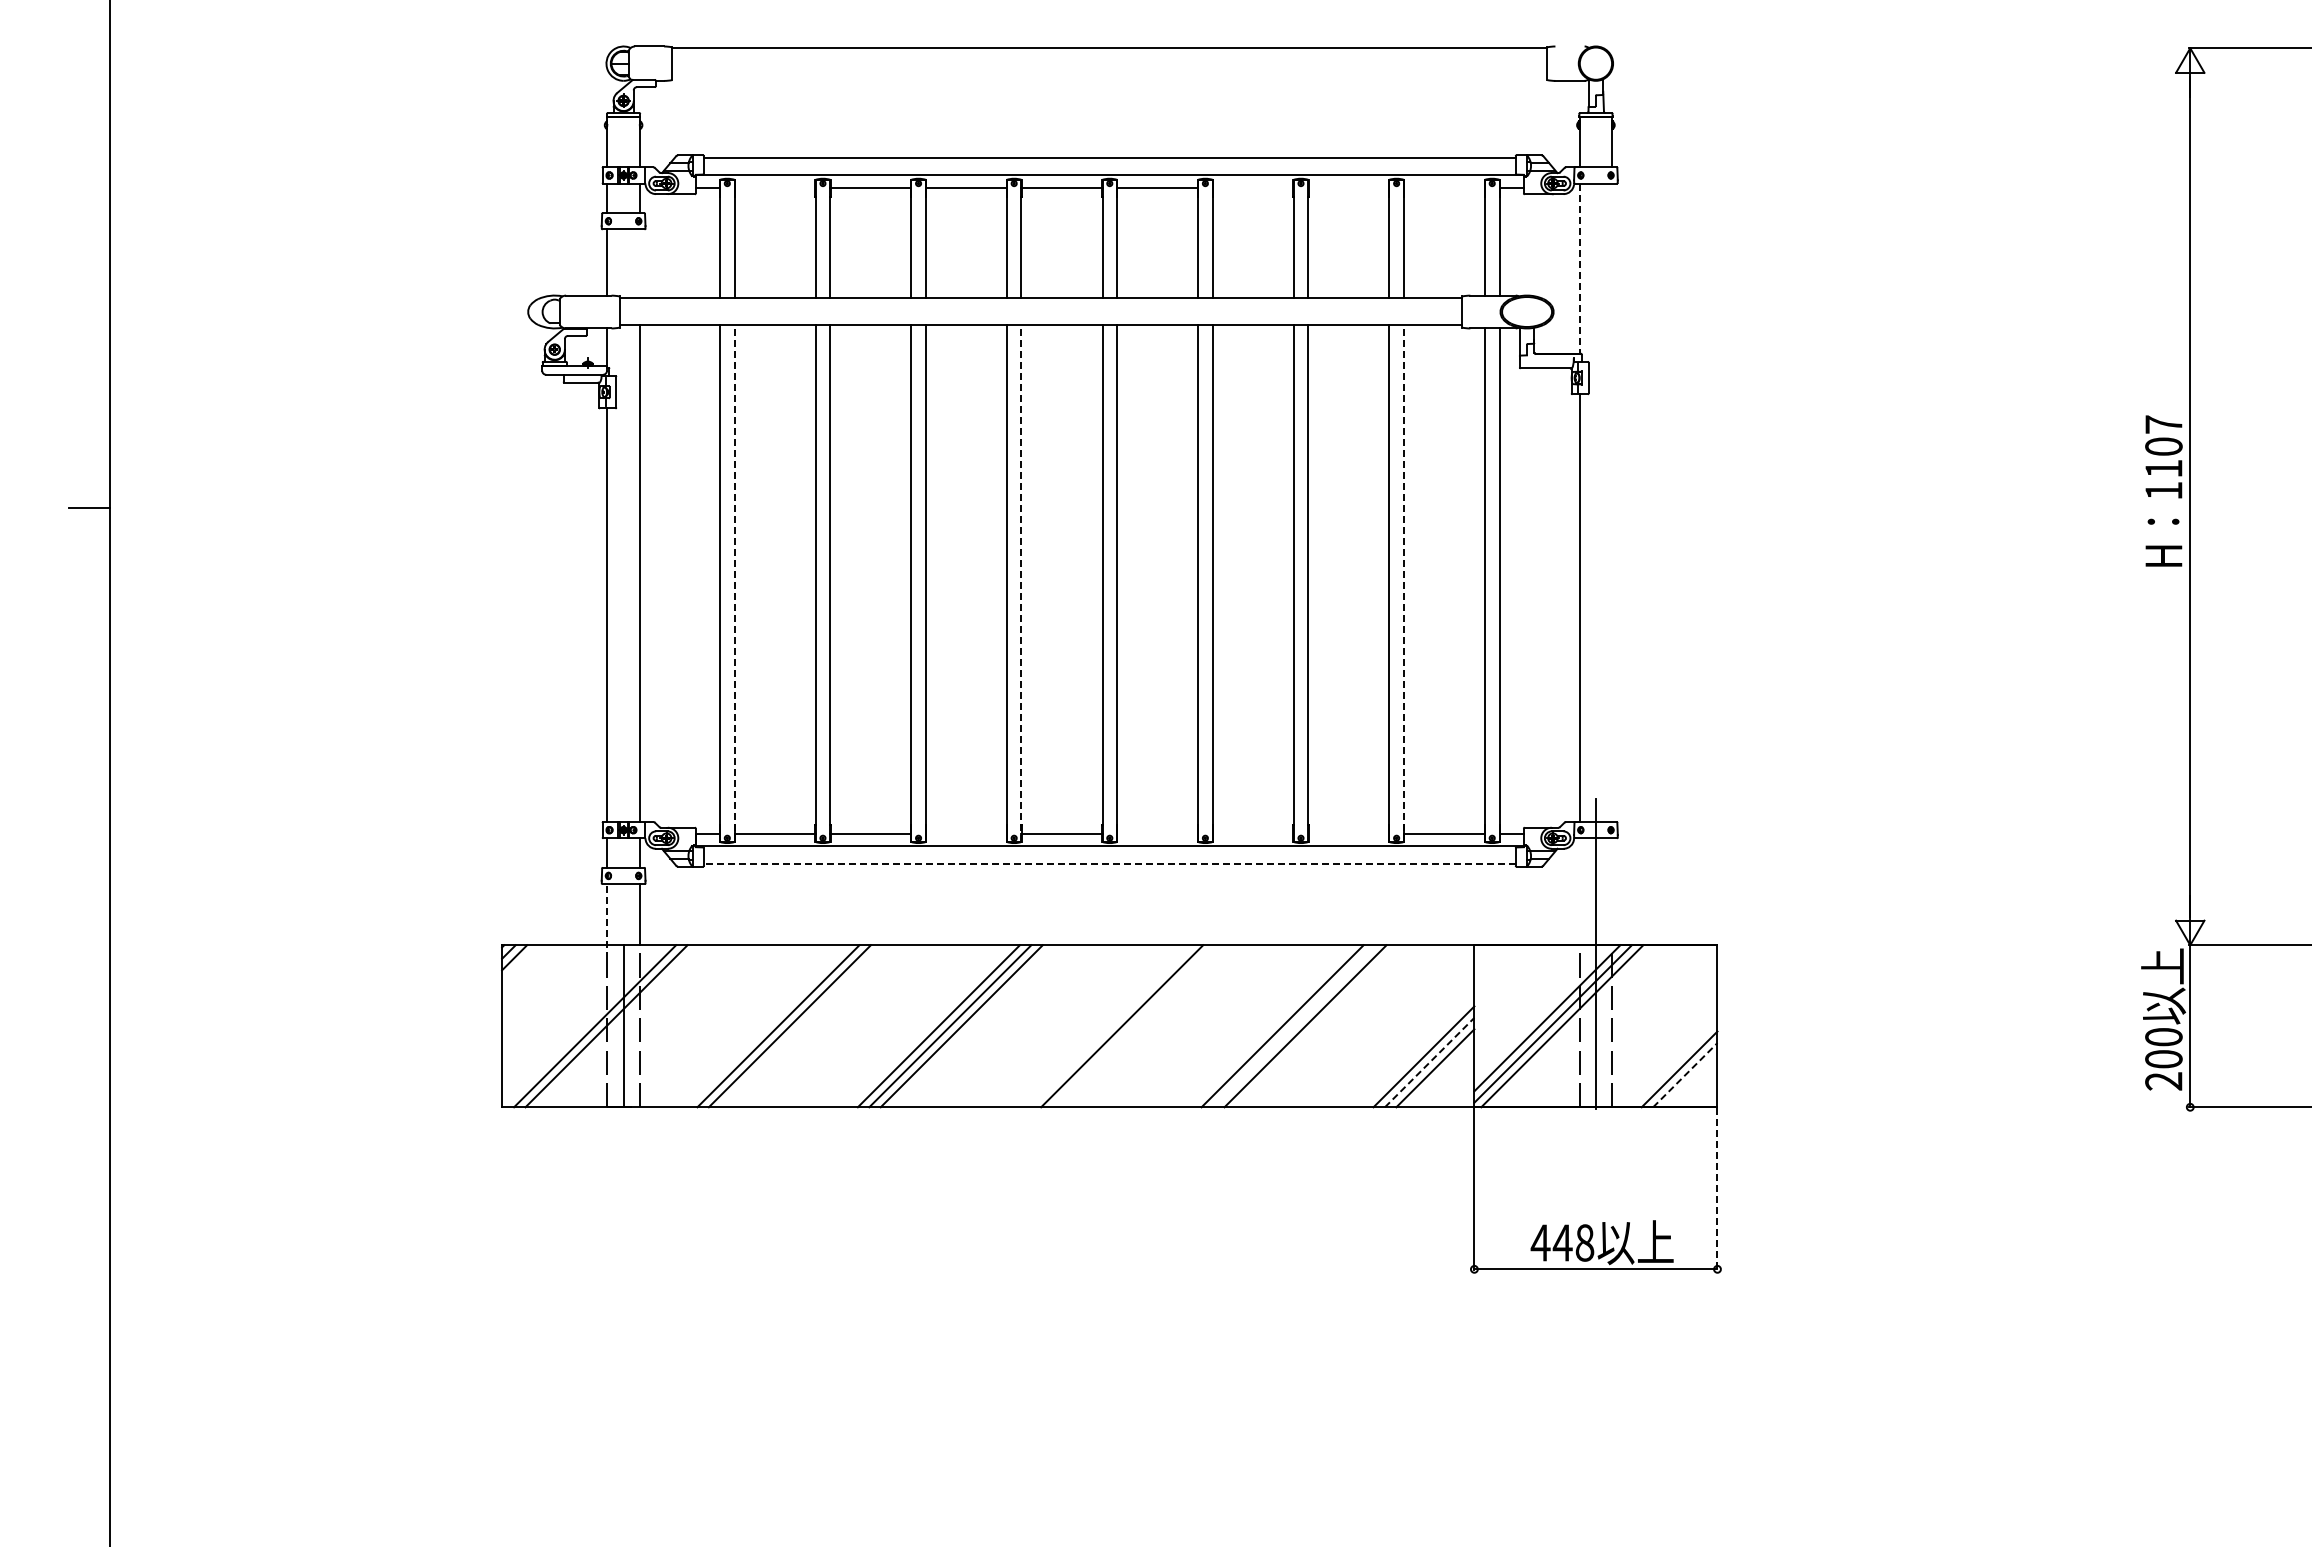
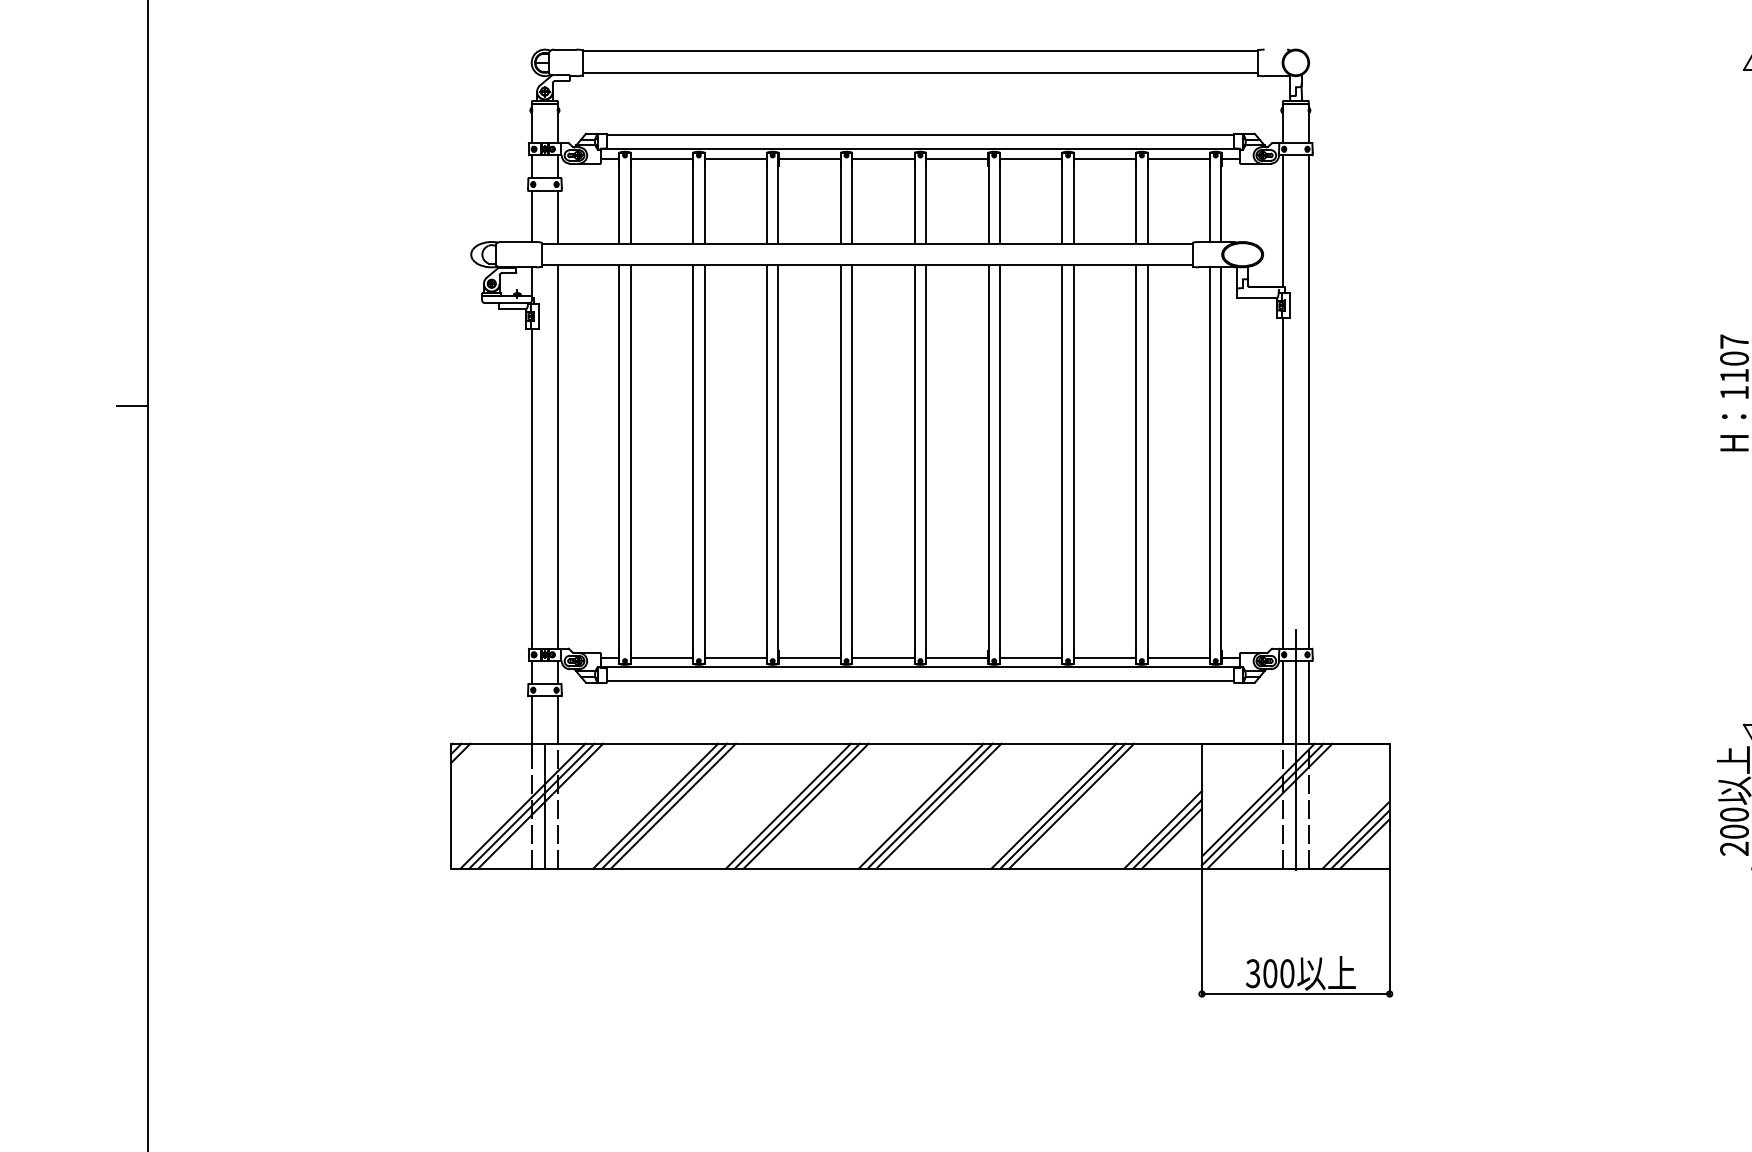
line: (1109, 76) -> (920, 72), added
line: (774, 187) -> (661, 158), added
line: (1252, 187) -> (1030, 158), added
line: (1348, 187) -> (1104, 158), added
line: (1443, 187) -> (1178, 158), added
line: (640, 263) -> (557, 217), added
line: (1579, 269) -> (1283, 221), dashed -> solid
line: (1612, 502) -> (1308, 401), added
line: (734, 582) -> (630, 463), dashed -> solid
line: (1021, 582) -> (852, 463), dashed -> solid
line: (1403, 582) -> (1147, 463), dashed -> solid
line: (965, 834) -> (808, 658), added
line: (1157, 834) -> (957, 658), added
line: (1252, 834) -> (1030, 658), added
line: (1348, 834) -> (1104, 658), added
line: (1109, 864) -> (920, 681), dashed -> solid
line: (1579, 891) -> (1283, 702), added
line: (1612, 891) -> (1308, 702), added
line: (607, 921) -> (532, 725), dashed -> solid
line: (618, 1026) -> (540, 806), added
line: (766, 1026) -> (655, 806), added
line: (1110, 1026) -> (920, 806), added
line: (1133, 1026) -> (938, 806), added
line: (1294, 1026) -> (1063, 806), added
line: (1430, 1062) -> (1168, 834), dashed -> solid
line: (1673, 1063) -> (1355, 835), added
line: (1685, 1074) -> (1365, 843), dashed -> solid
line: (1717, 1189) -> (1389, 932), dashed -> solid
text: (1562, 1242) -> (1270, 973), 448 -> 300

